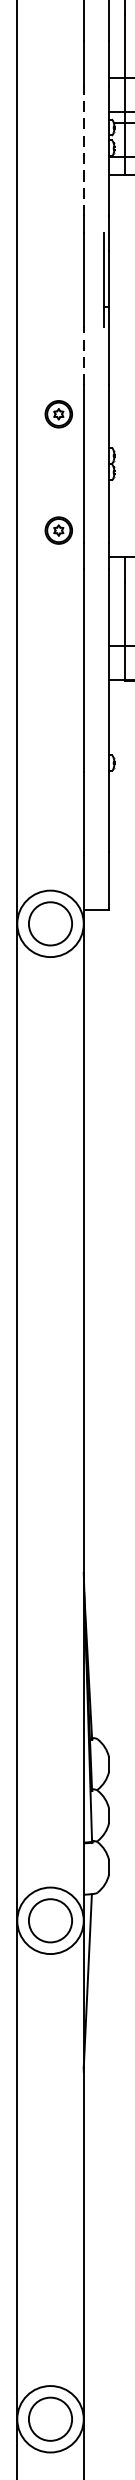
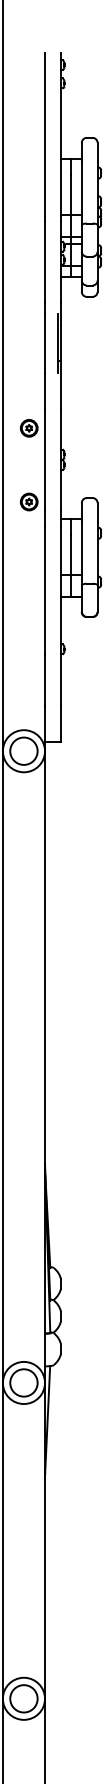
line: (84, 151) -> (45, 261), dashed -> solid
line: (84, 356) -> (45, 391), dashed -> solid

